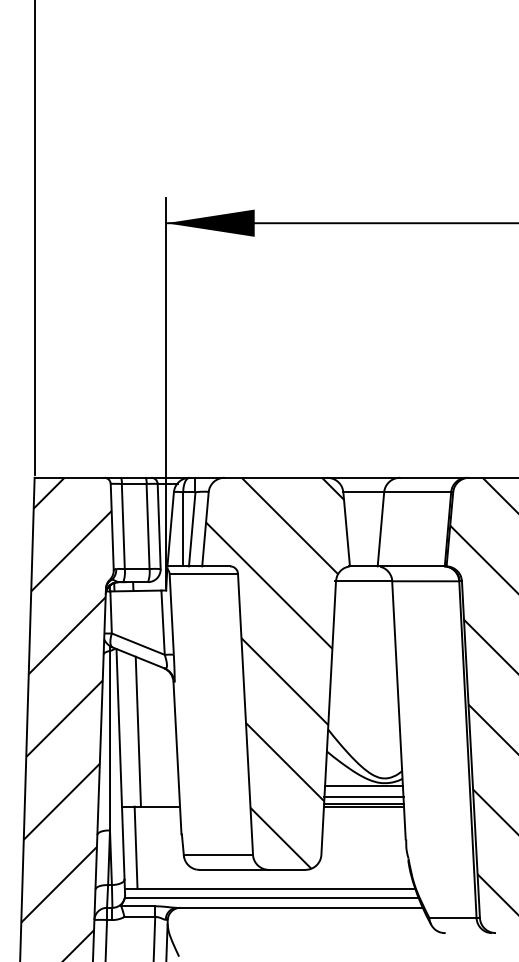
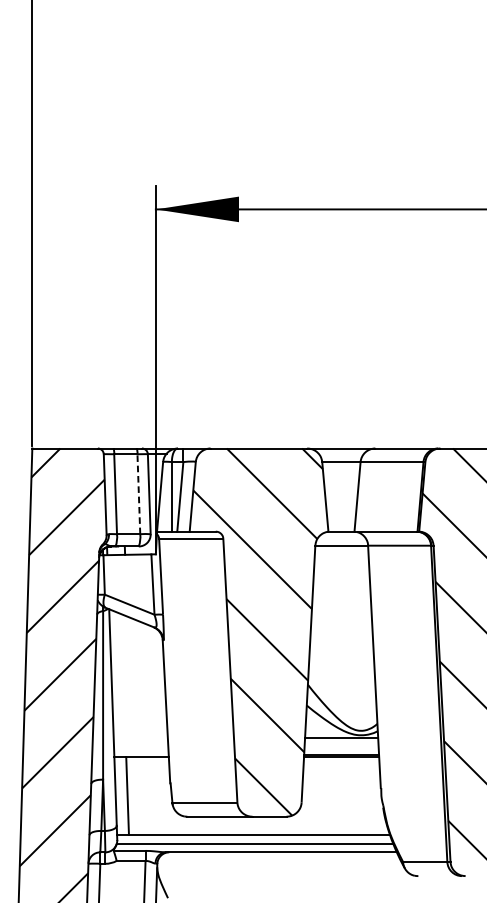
line: (148, 526) -> (139, 494), solid -> dashed
line: (137, 731) -> (128, 686), removed
line: (363, 797) -> (341, 748), removed

